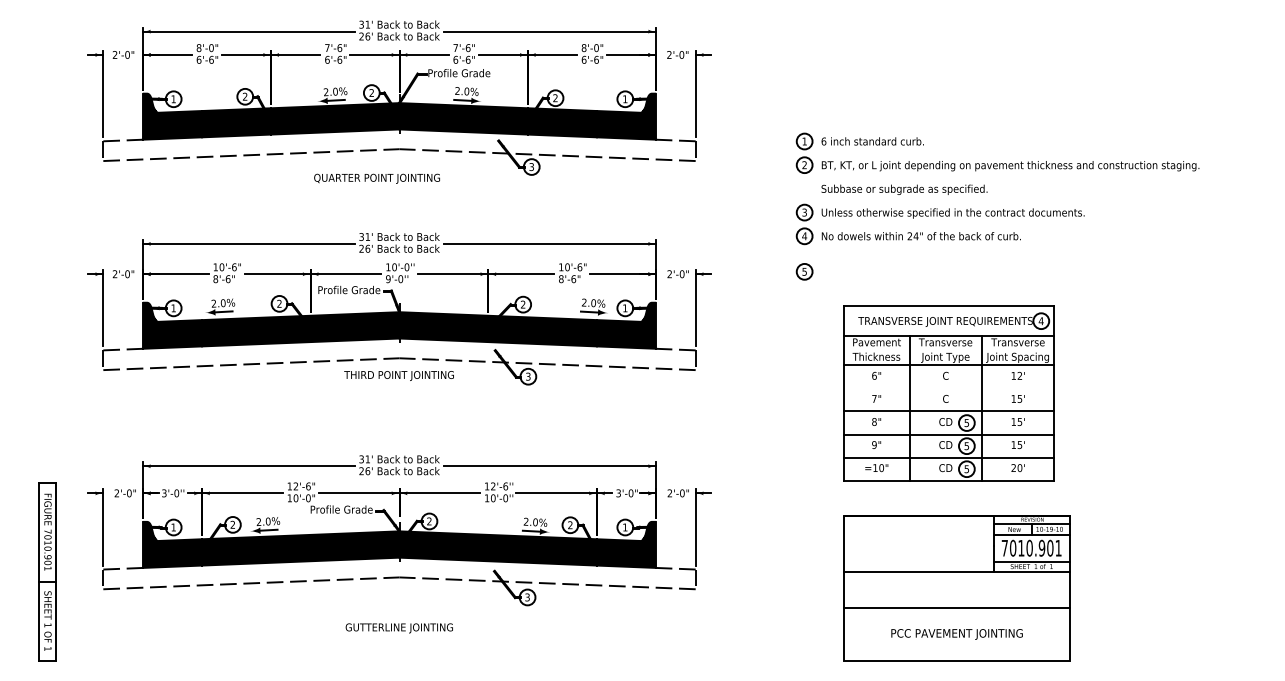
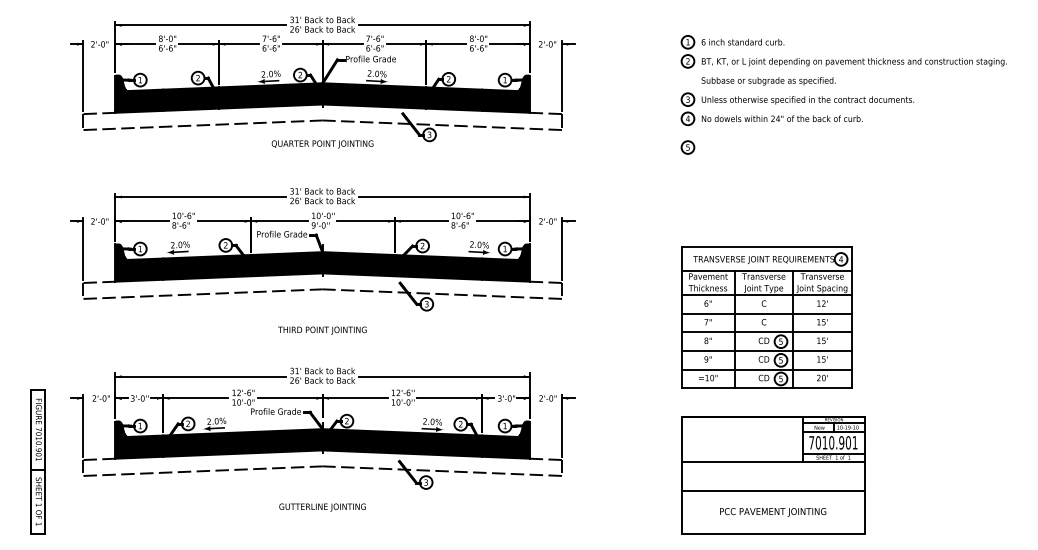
text: (376, 178) -> (322, 144), moved
part: (997, 206) -> (843, 94), moved
text: (399, 375) -> (322, 330), moved
line: (948, 388) -> (766, 313), added

